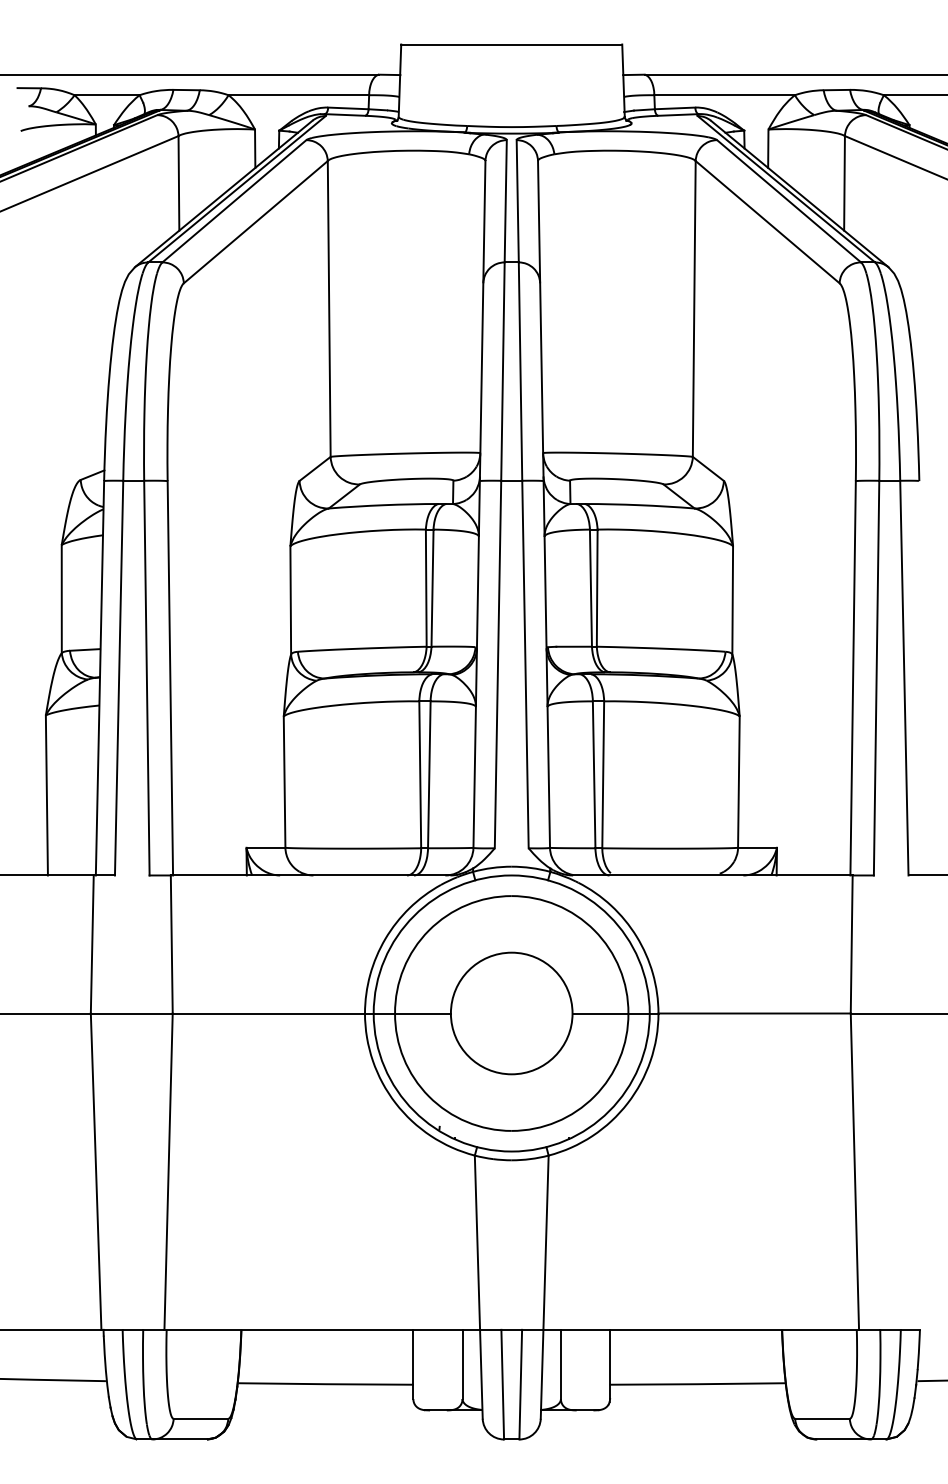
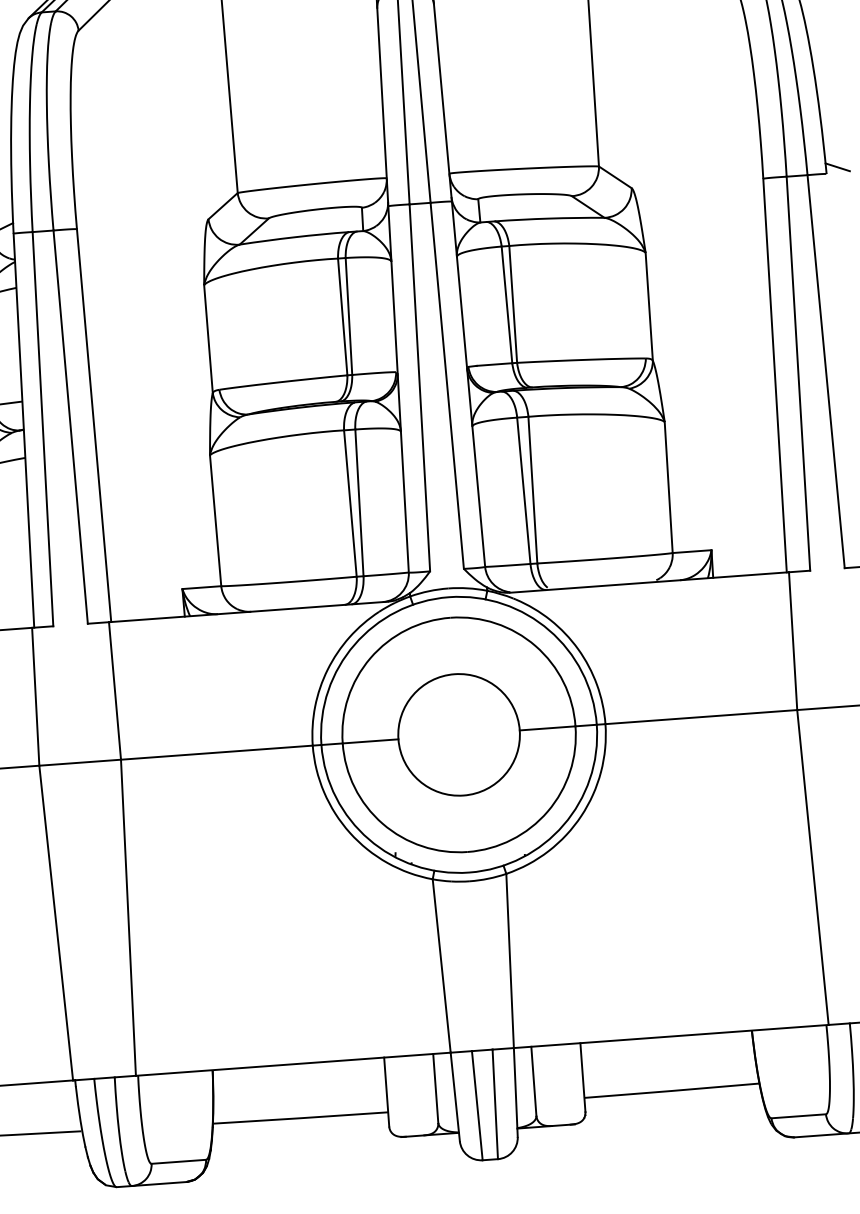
line: (930, 474) -> (837, 166), added

